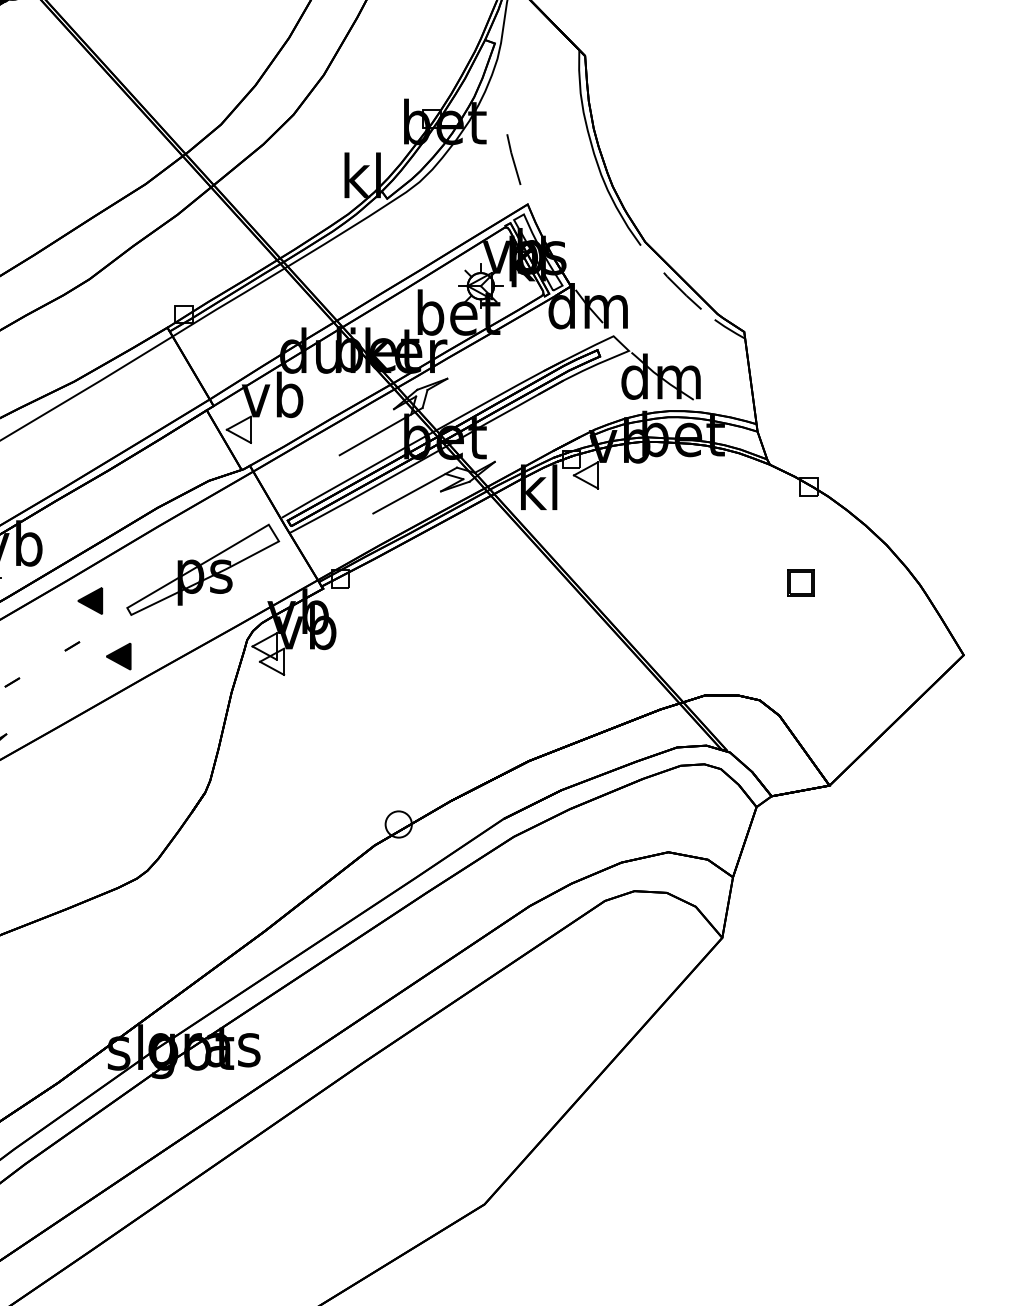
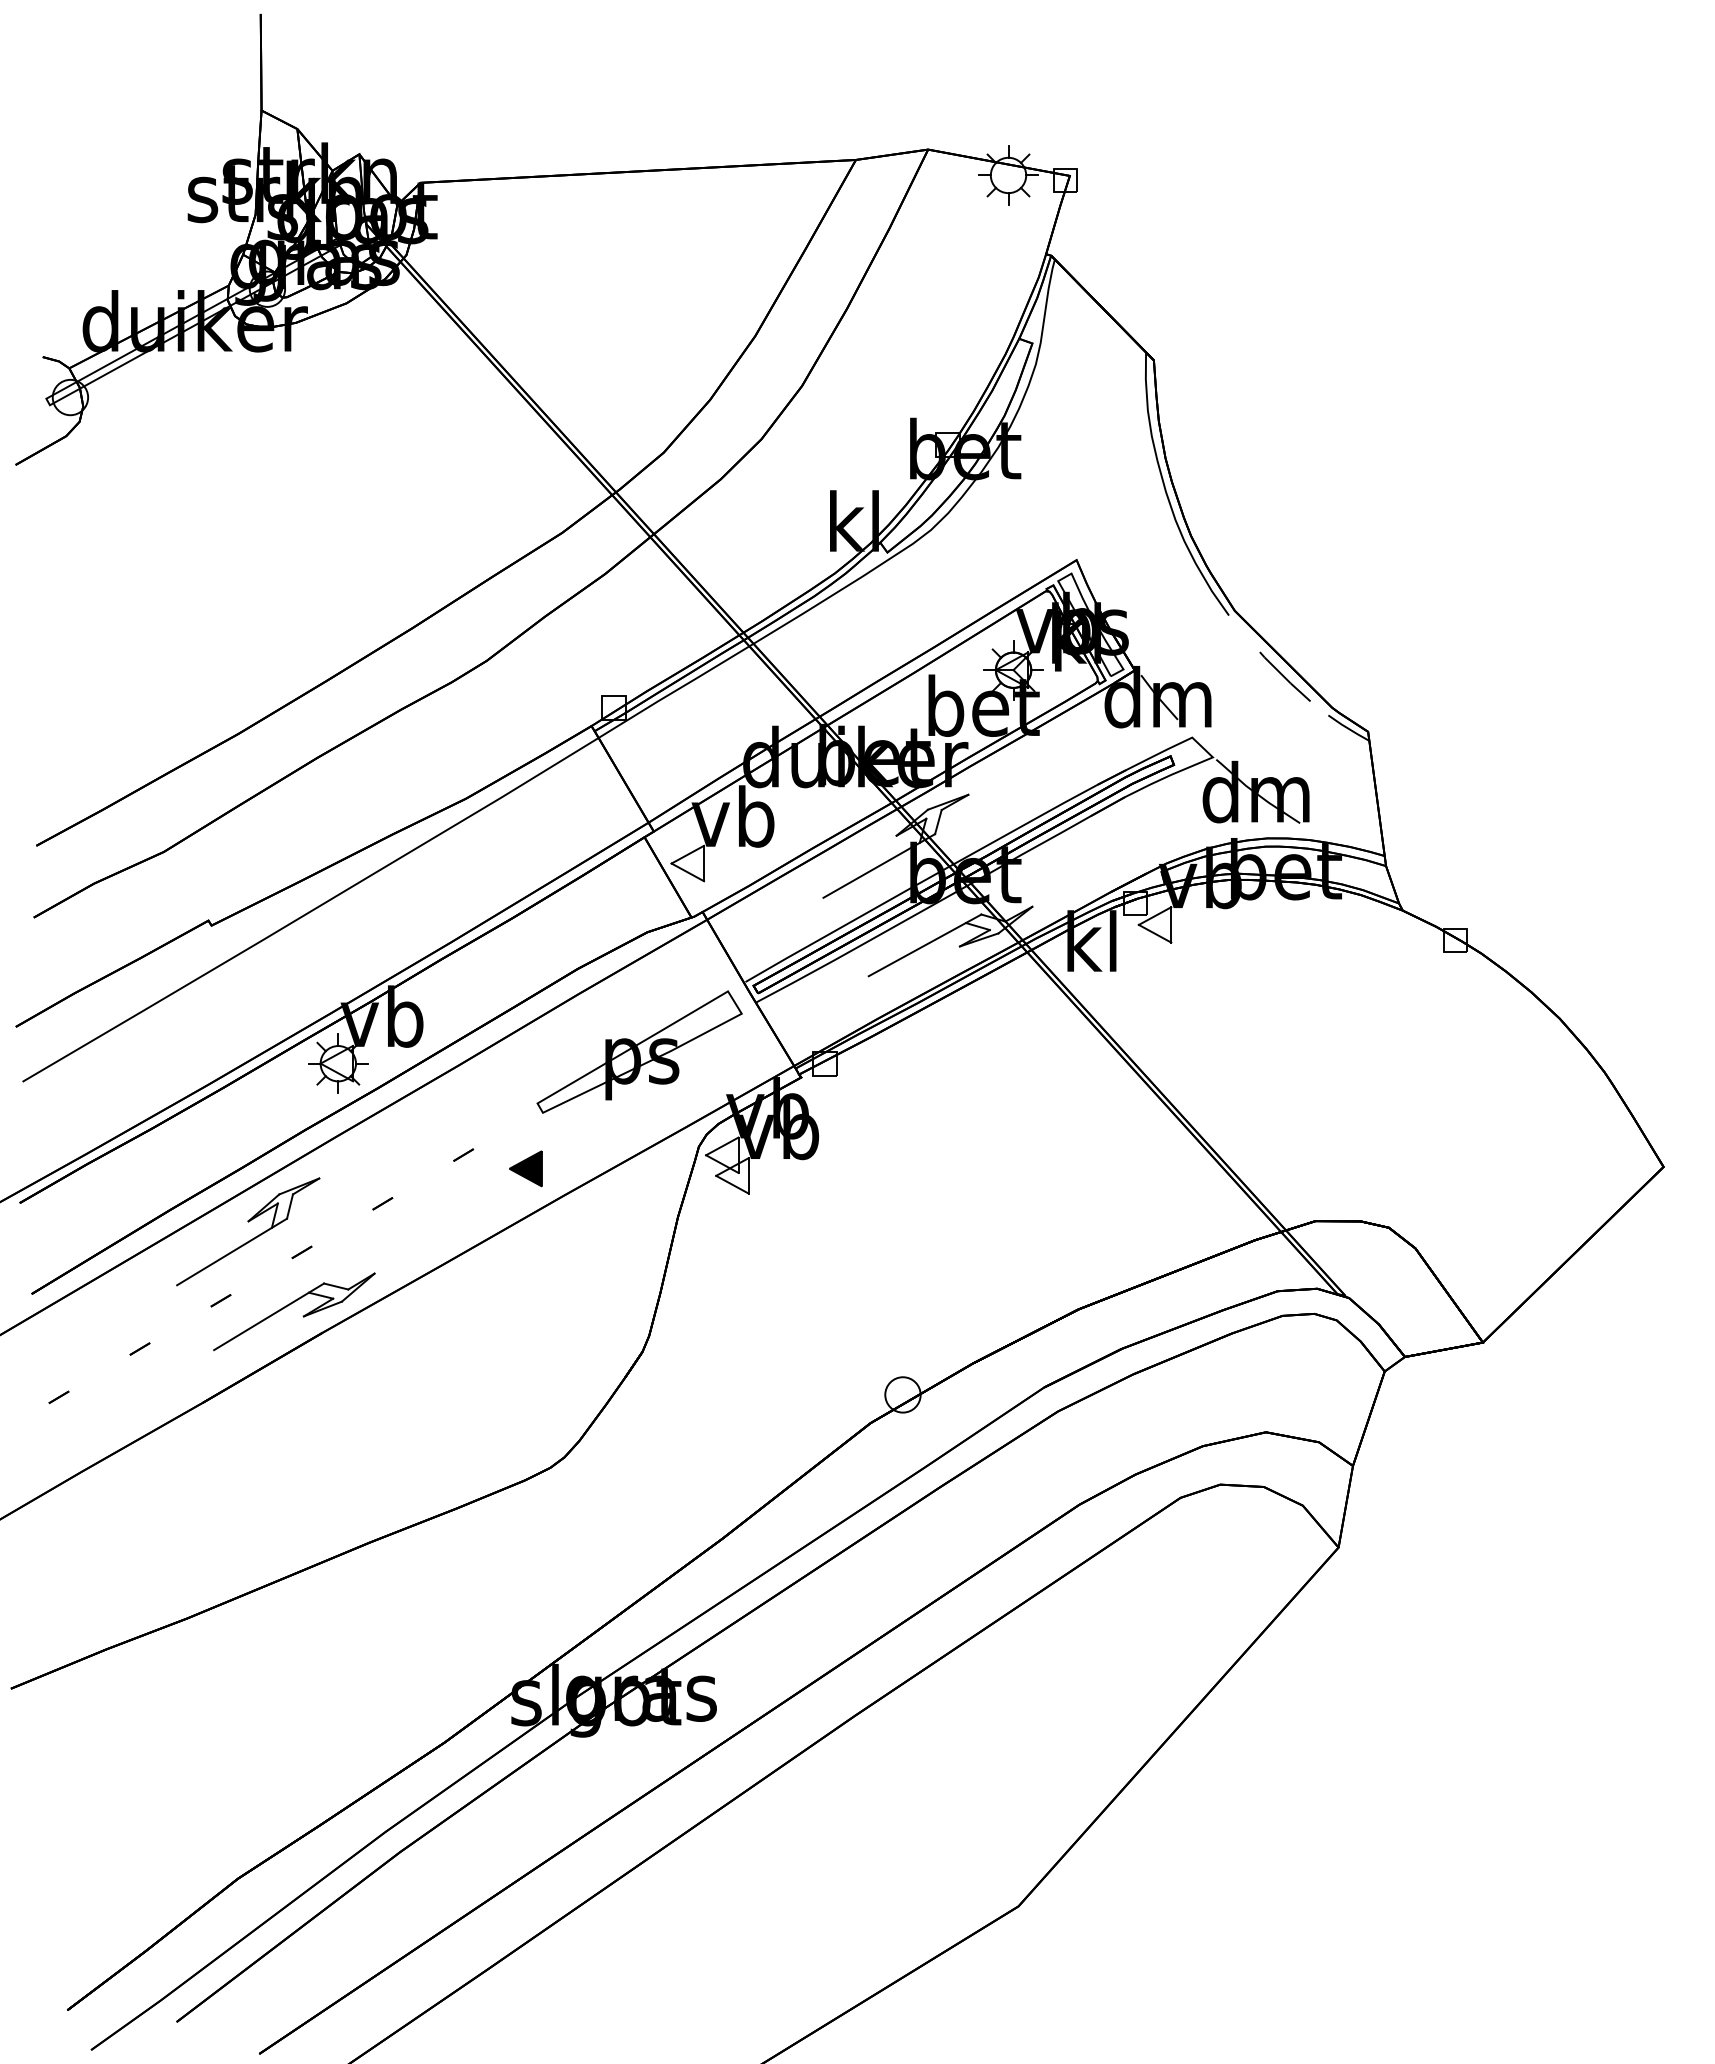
curve: (513, 159) -> (1057, 499), removed
part: (800, 582) -> (1444, 1069), removed
part: (90, 600) -> (487, 1093), removed

